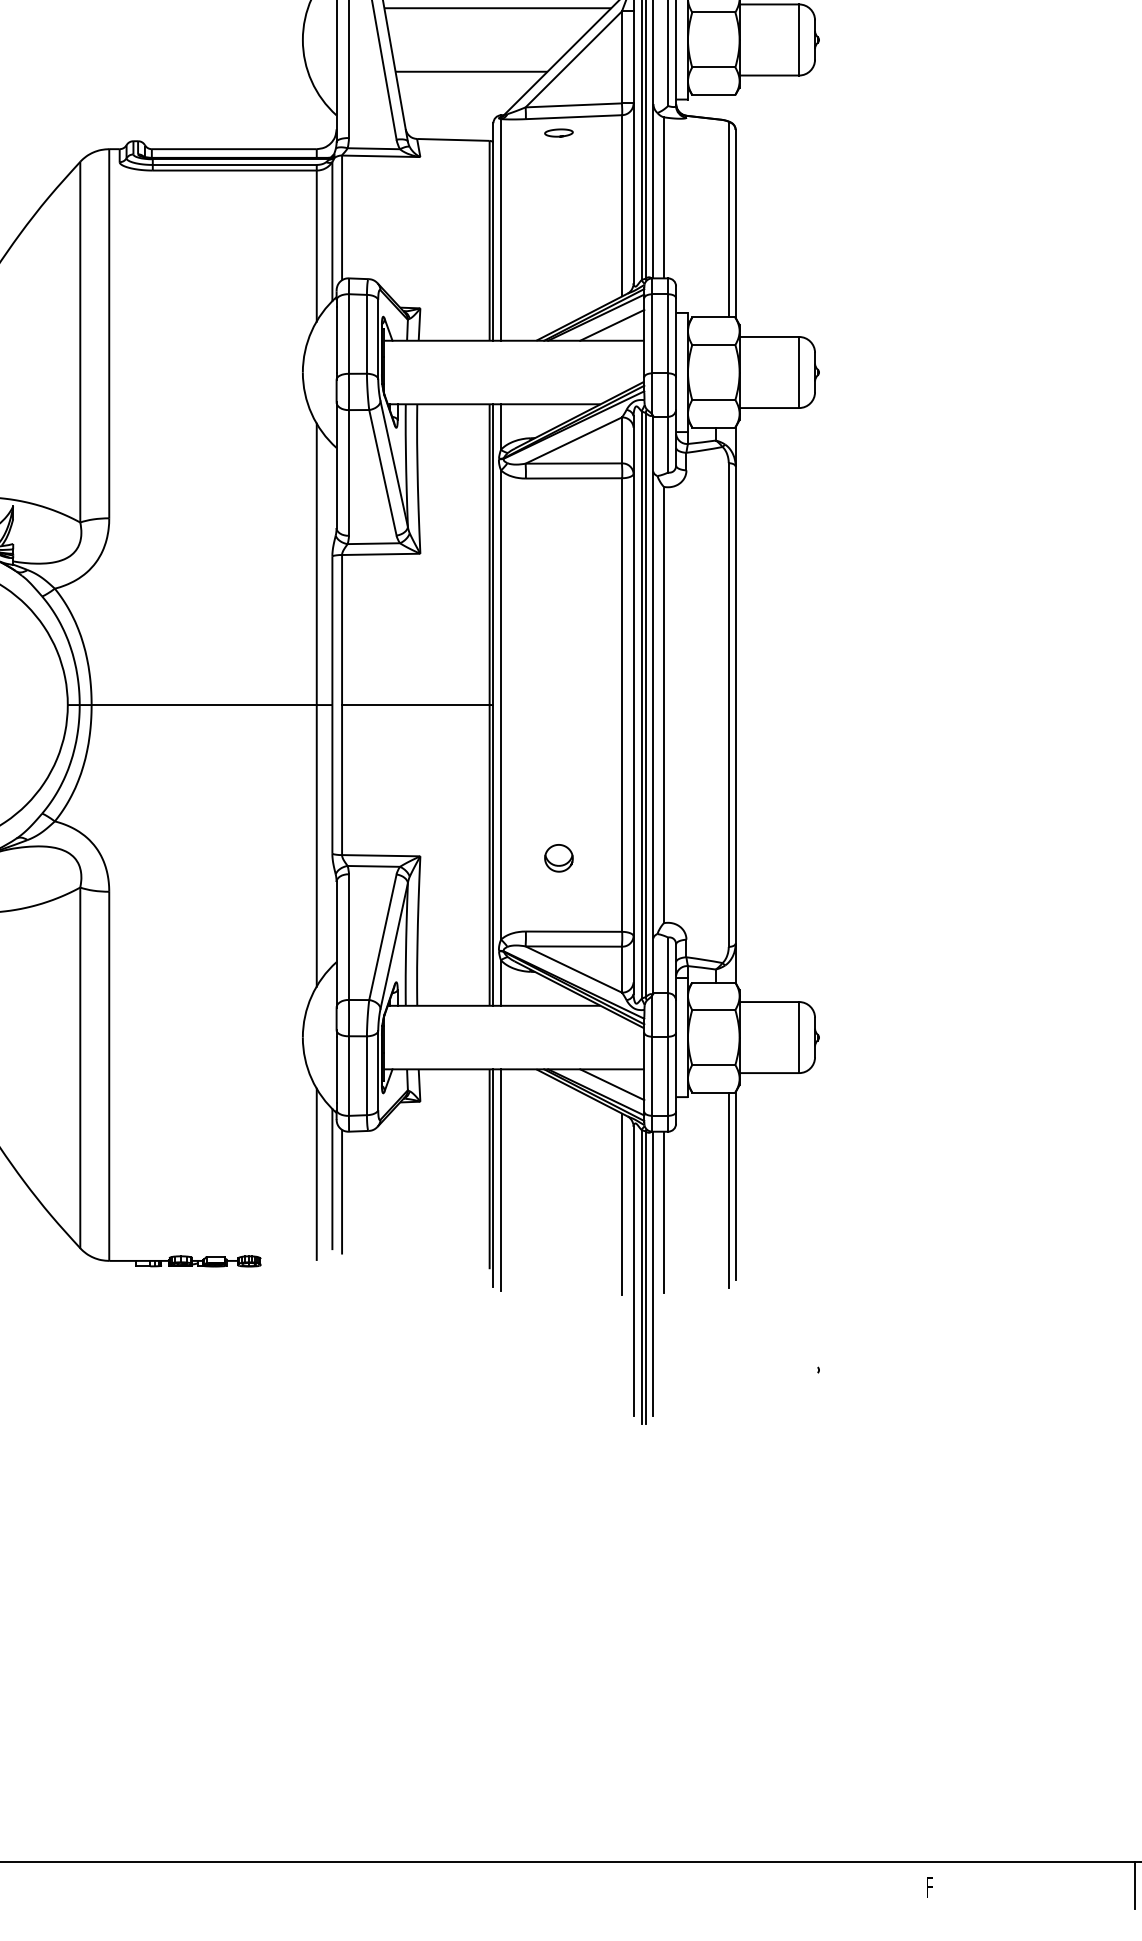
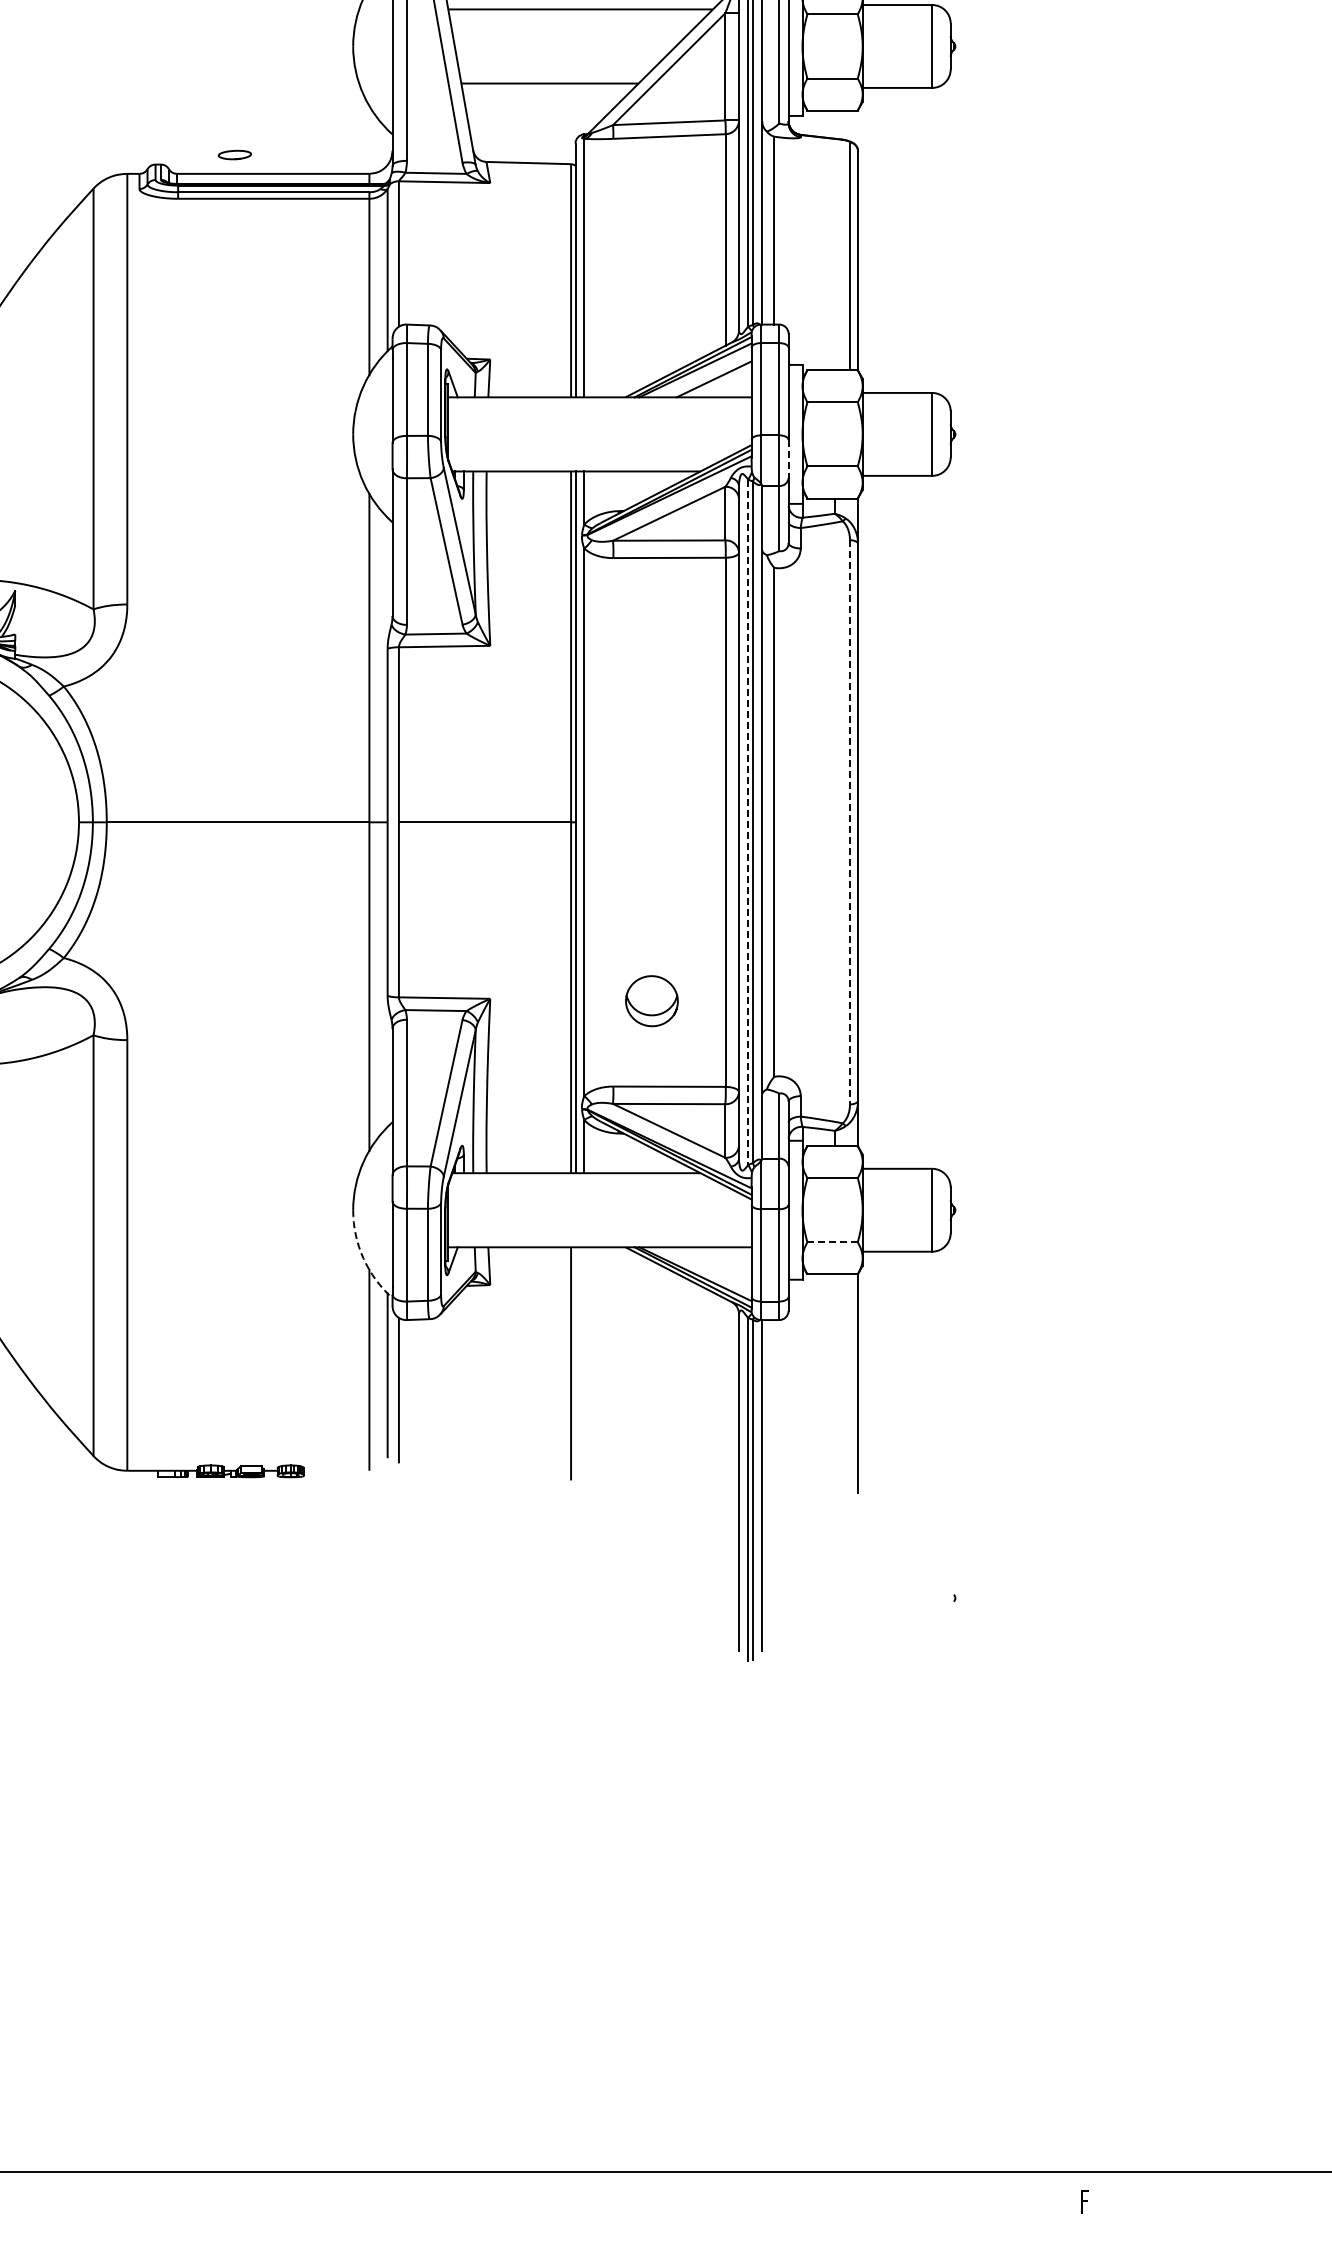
curve: (558, 130) -> (234, 151), moved
line: (676, 393) -> (788, 458), solid -> dashed
line: (641, 705) -> (748, 822), solid -> dashed
line: (729, 705) -> (850, 822), solid -> dashed
part: (558, 857) -> (651, 1000), size x1.6
line: (714, 1065) -> (833, 1242), solid -> dashed
arc: (311, 1078) -> (363, 1258), solid -> dashed
line: (611, 1084) -> (713, 1265), removed
line: (493, 1178) -> (575, 1374), removed
line: (501, 1180) -> (584, 1376), removed
line: (729, 1190) -> (850, 1388), removed
line: (622, 1204) -> (725, 1404), removed
line: (664, 1211) -> (774, 1413), removed
line: (1134, 1885) -> (1323, 2199), removed

